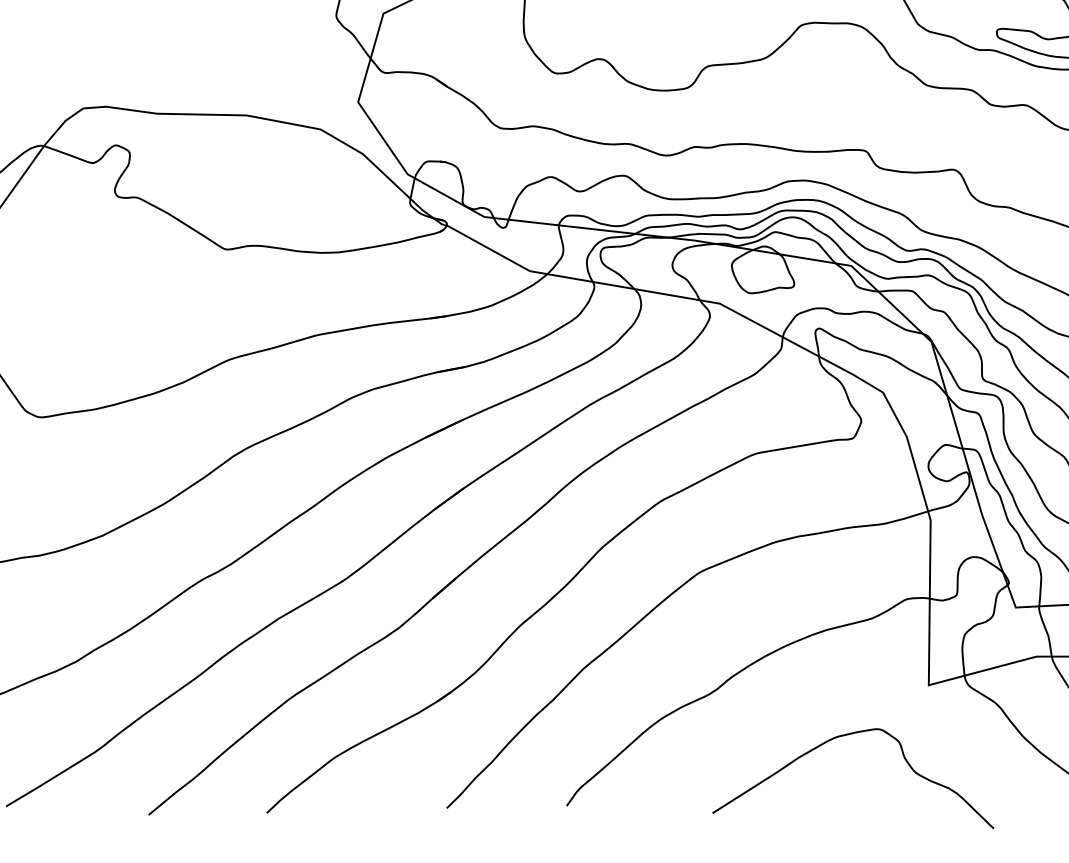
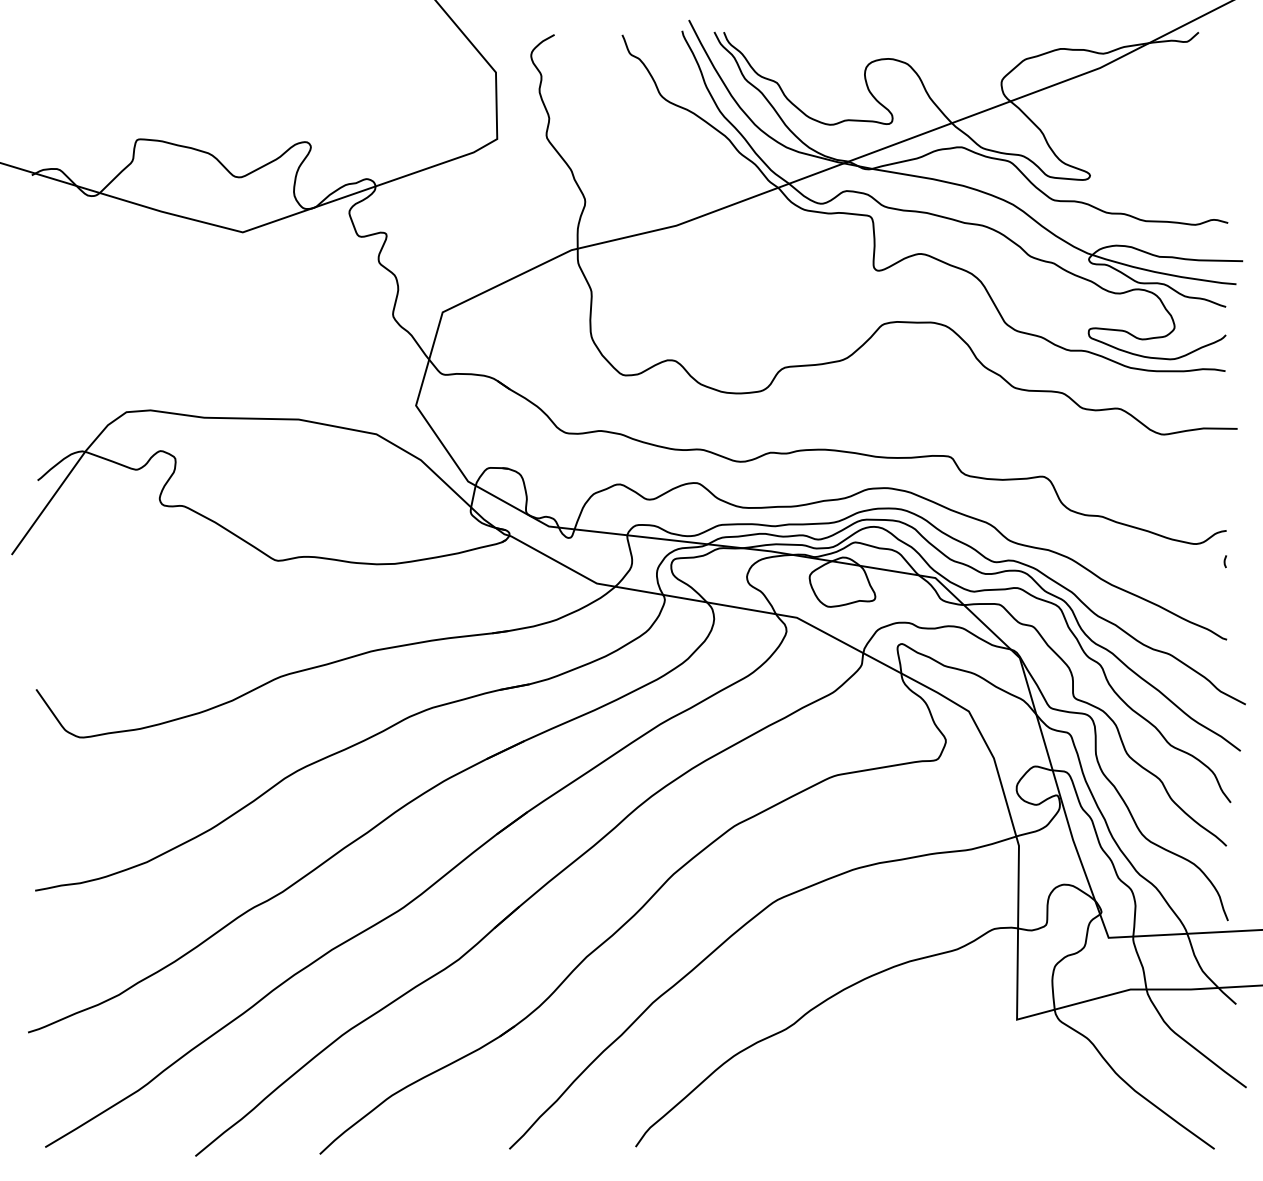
curve: (844, 736) -> (928, 1073), removed

